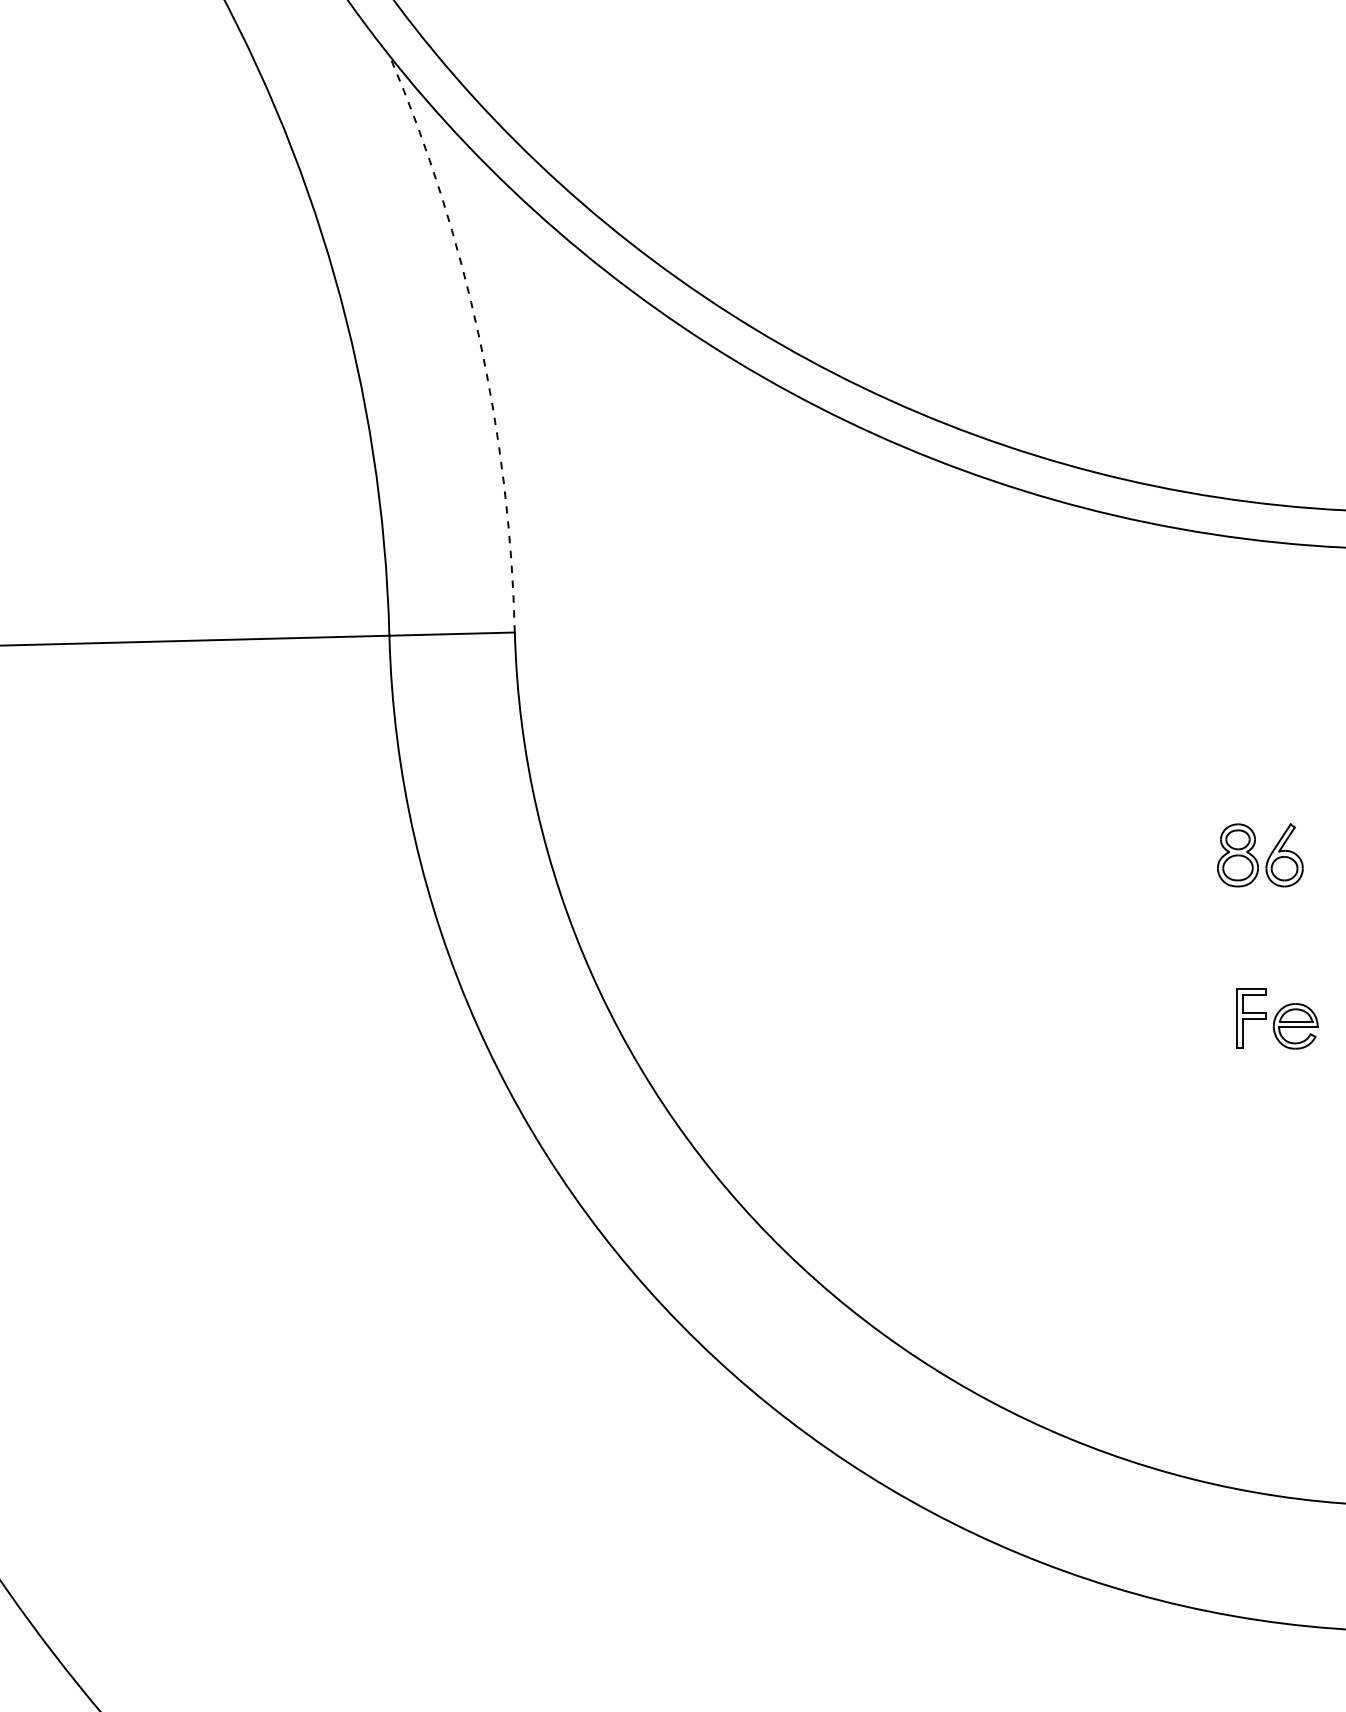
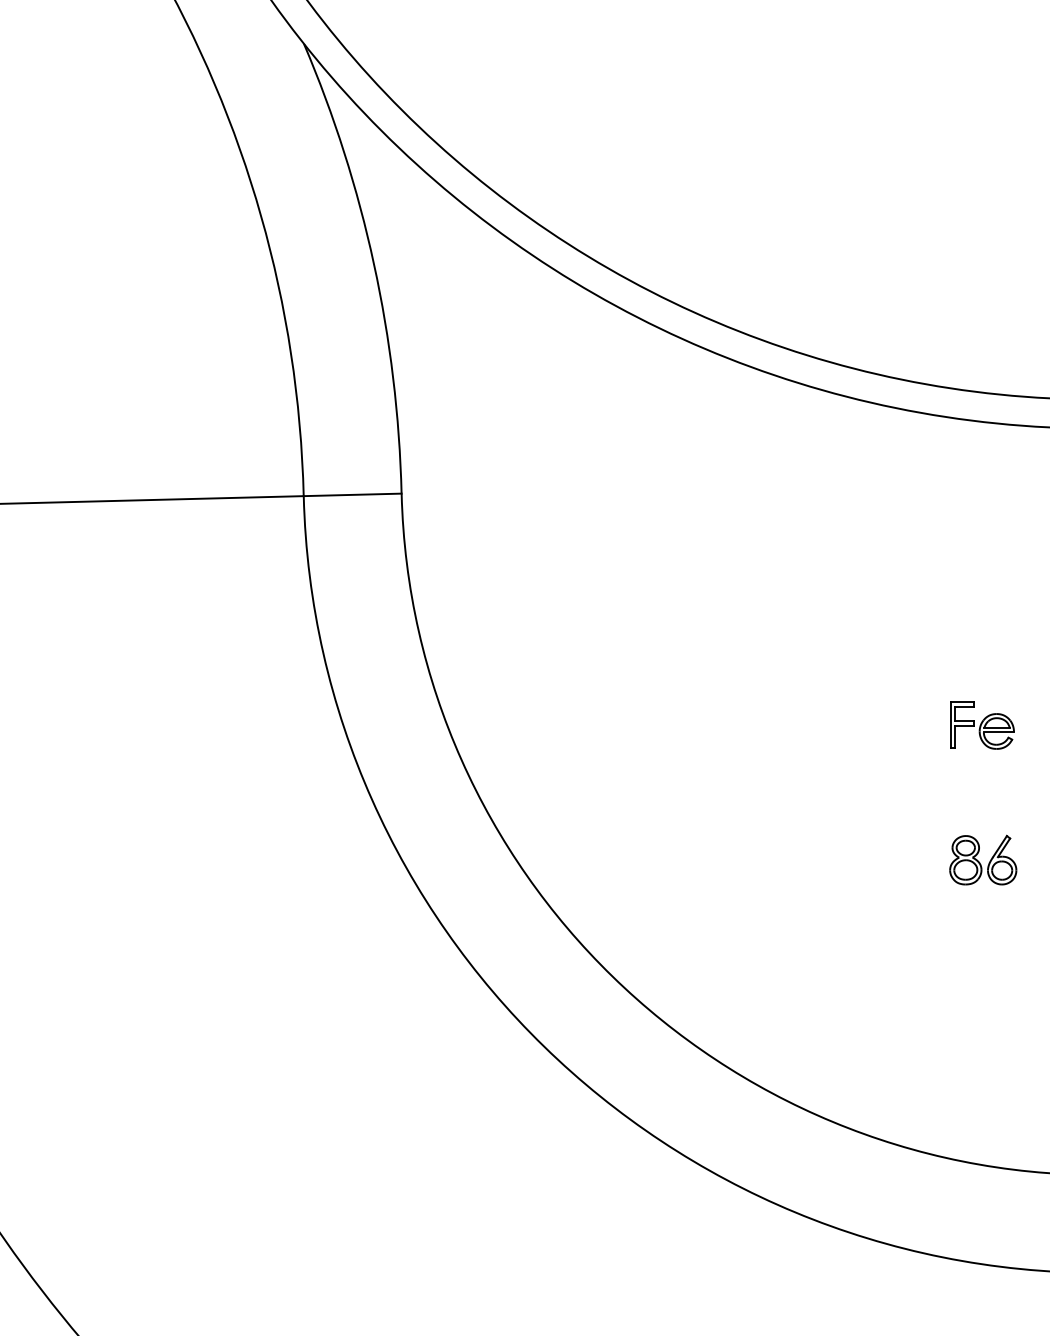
arc: (479, 338) -> (374, 264), dashed -> solid
part: (1260, 855) -> (983, 860), moved
part: (1277, 1018) -> (982, 725), moved

